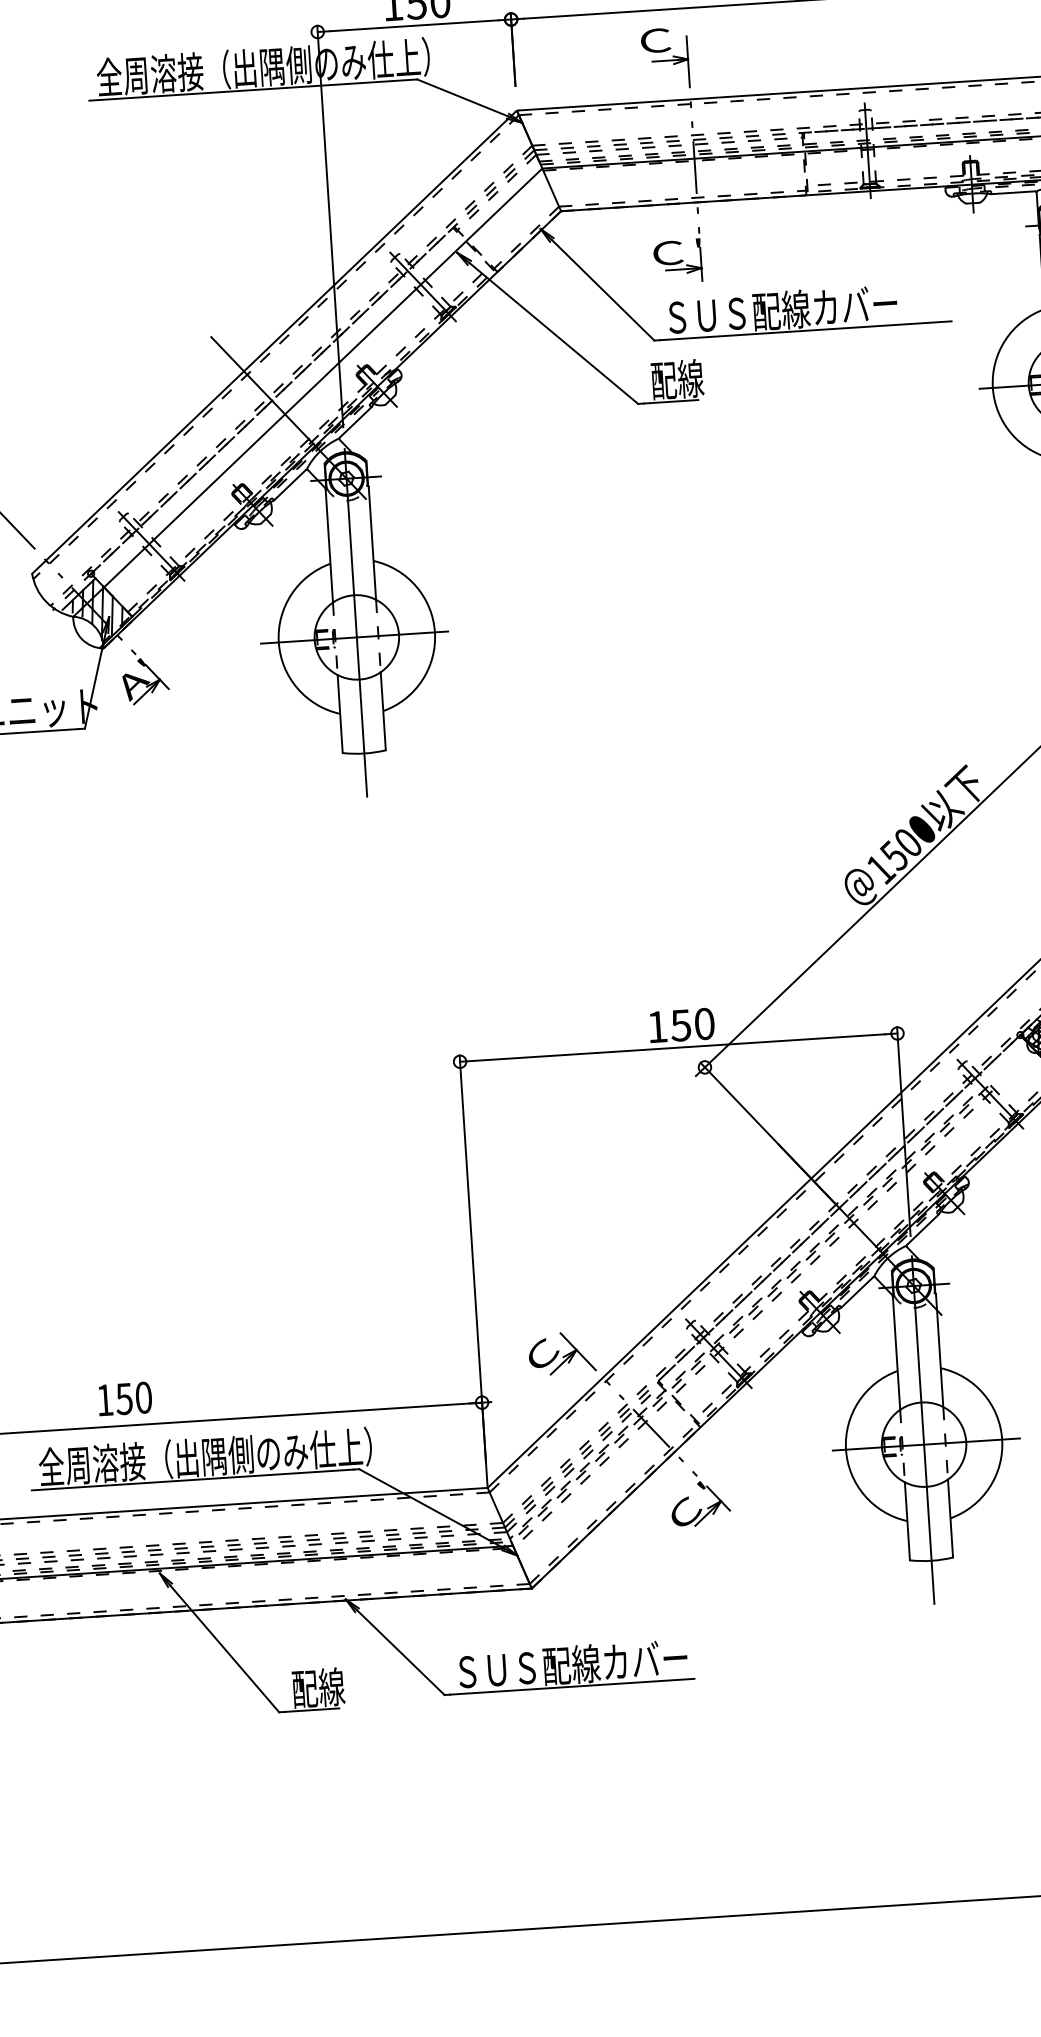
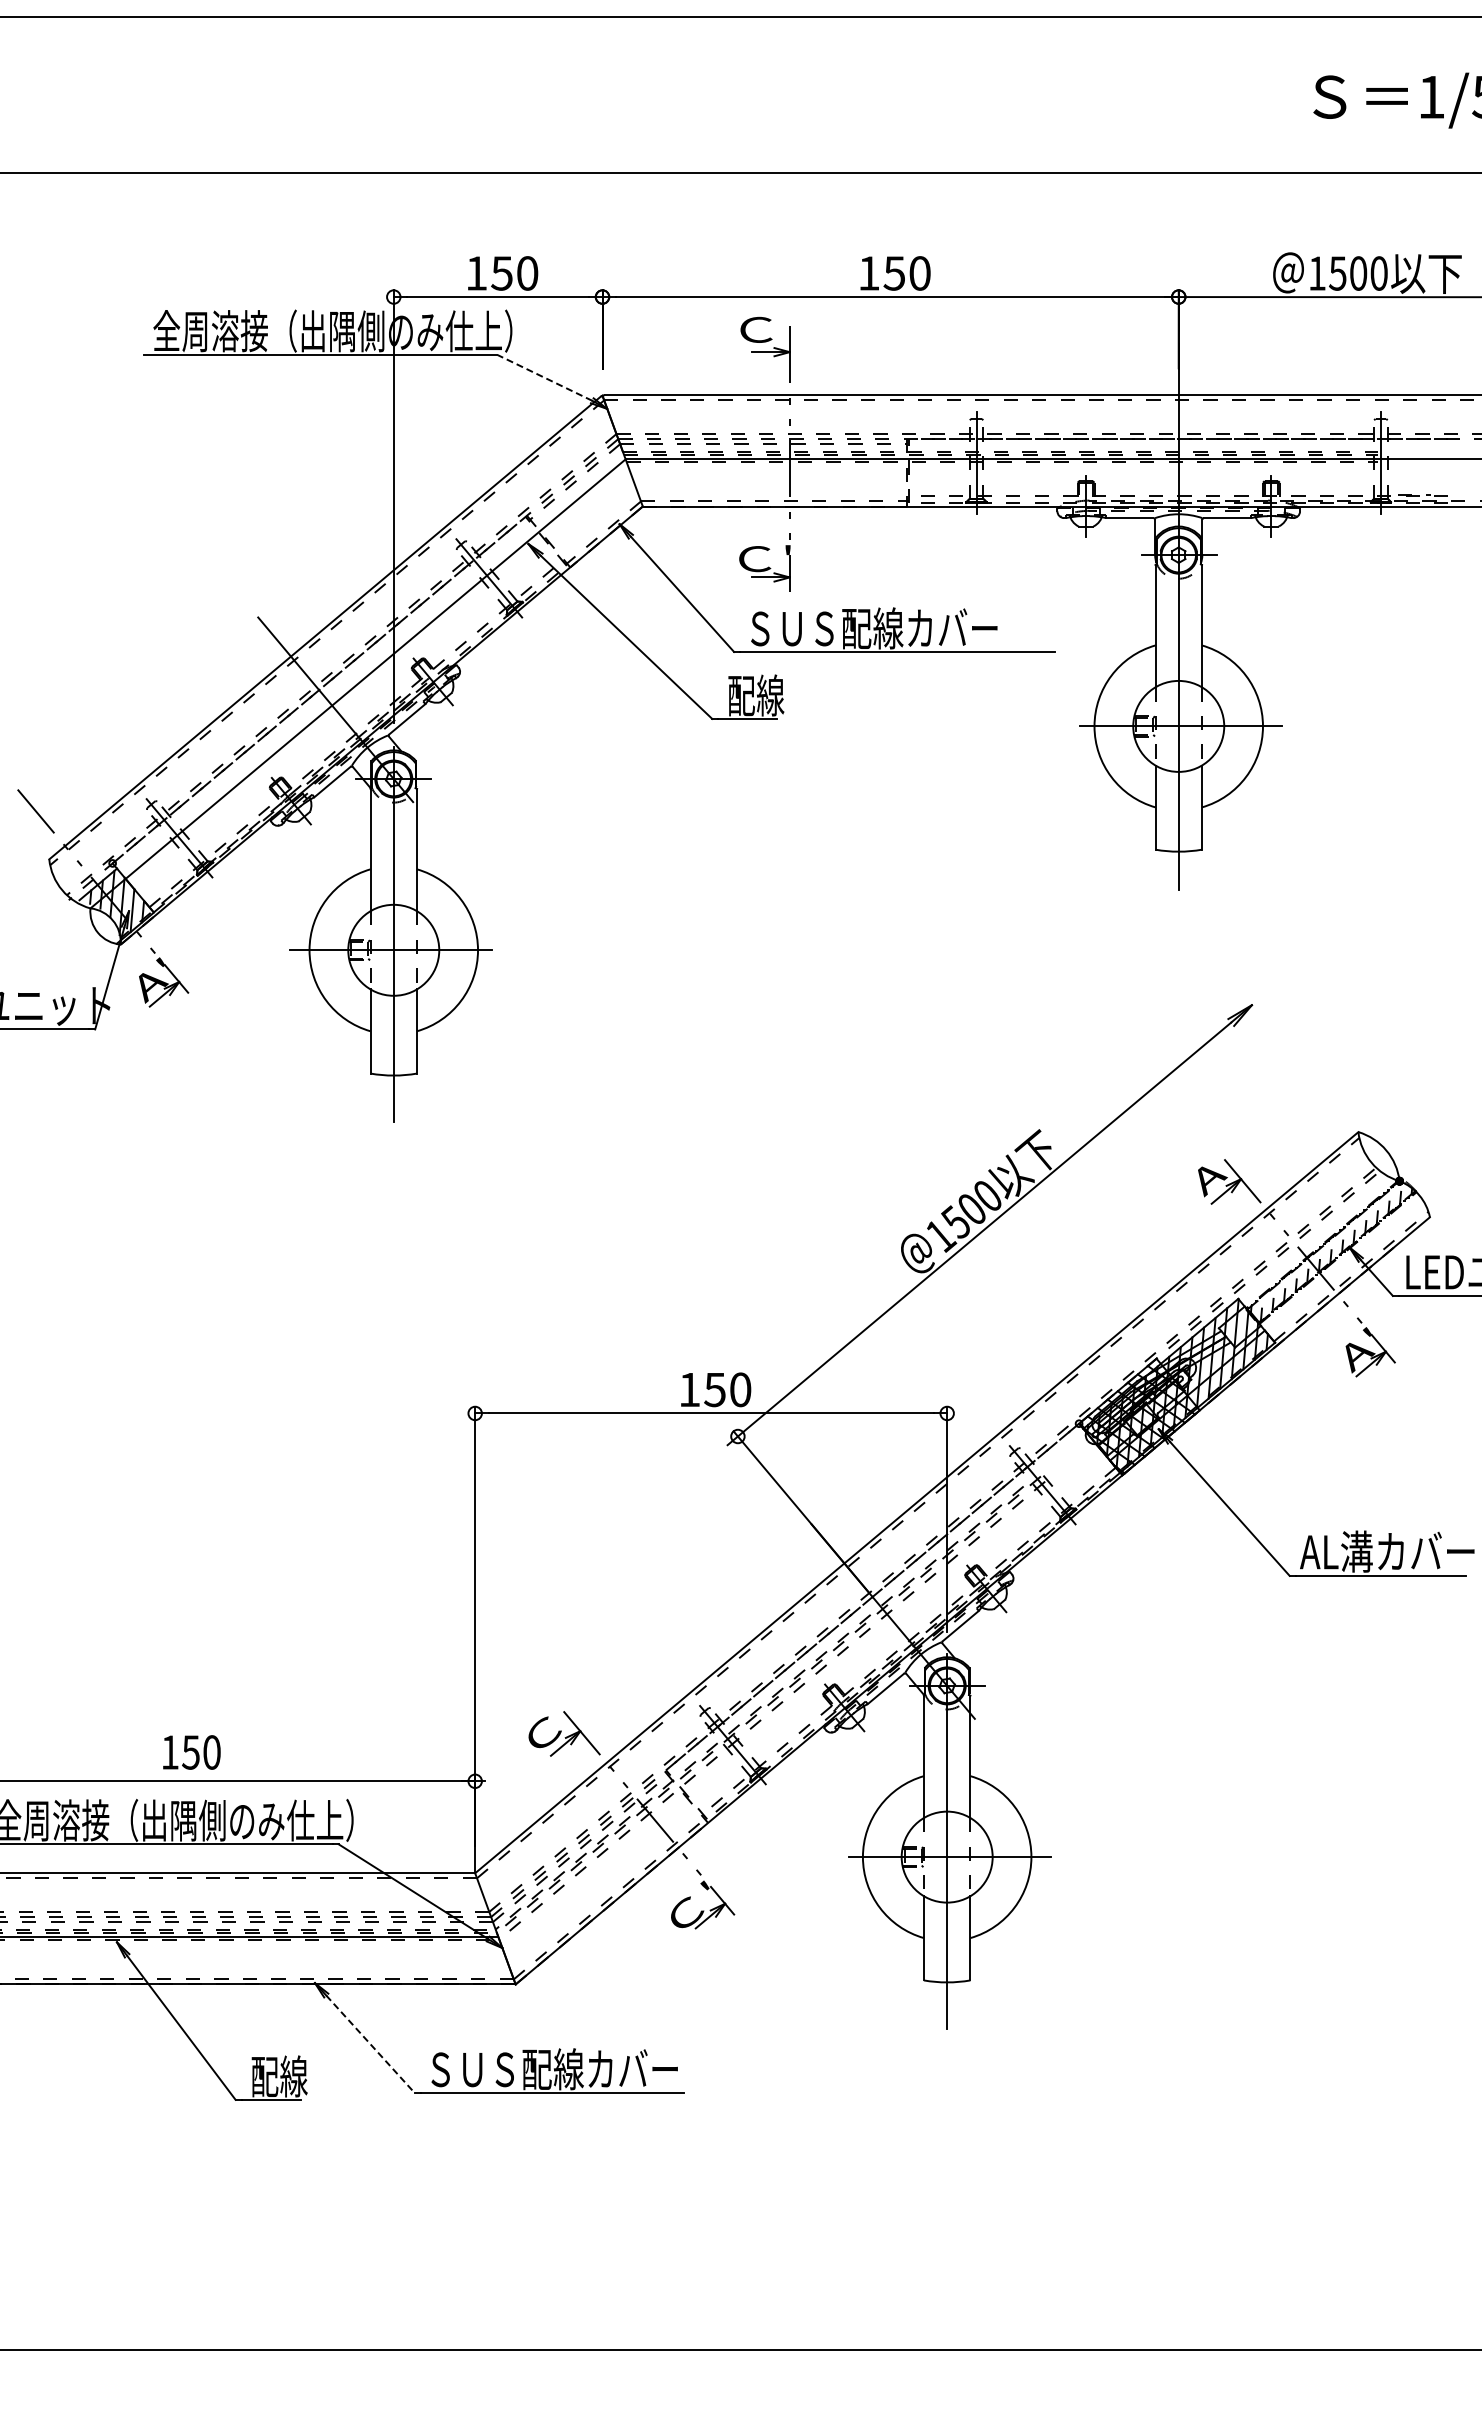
line: (462, 97) -> (544, 377), solid -> dashed
text: (124, 1398) -> (191, 1752), moved
line: (400, 1652) -> (370, 2044), solid -> dashed

